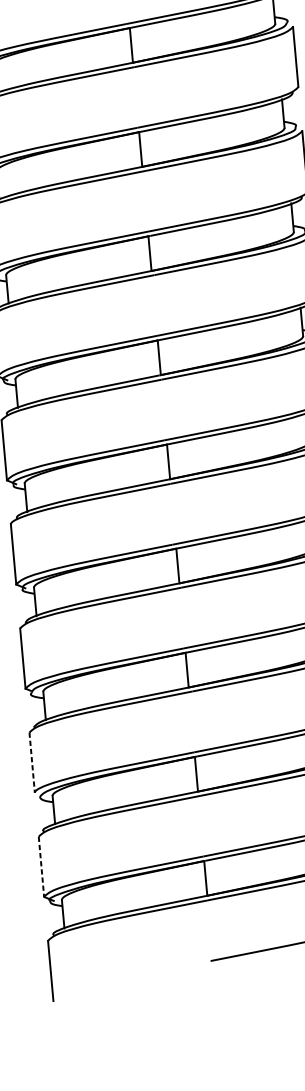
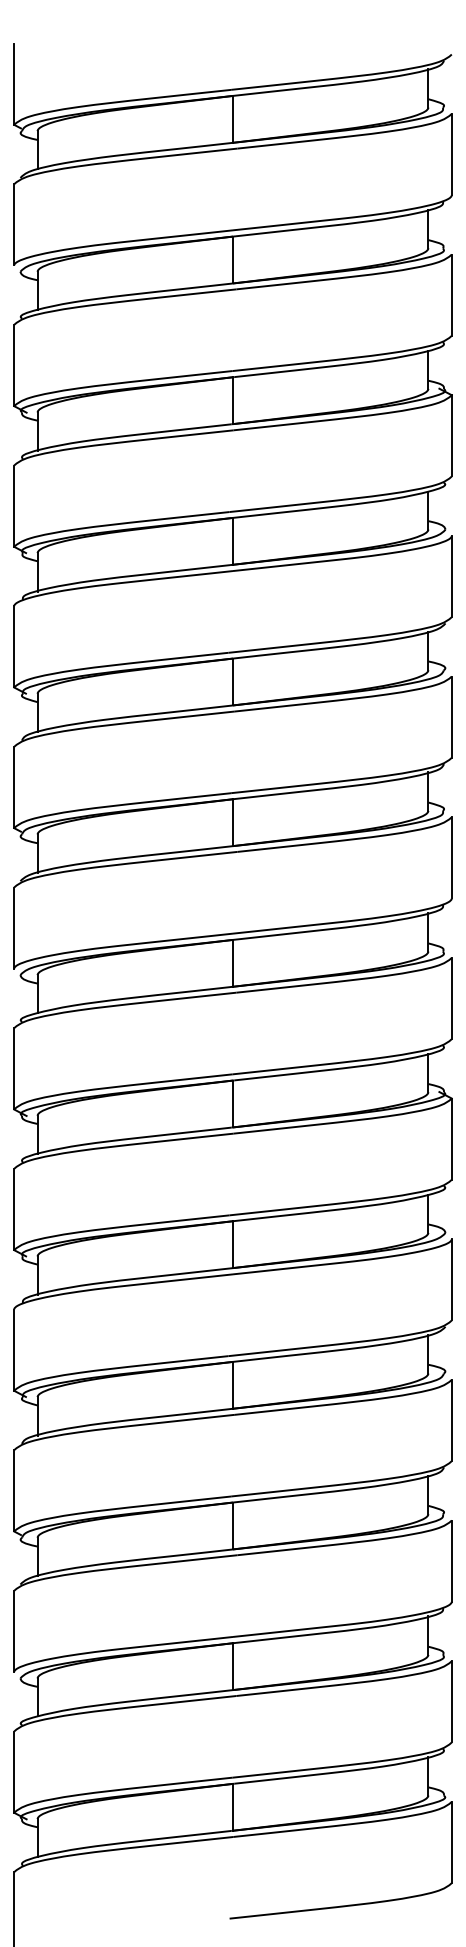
line: (32, 762) -> (14, 1631), dashed -> solid
line: (41, 867) -> (14, 1772), dashed -> solid

